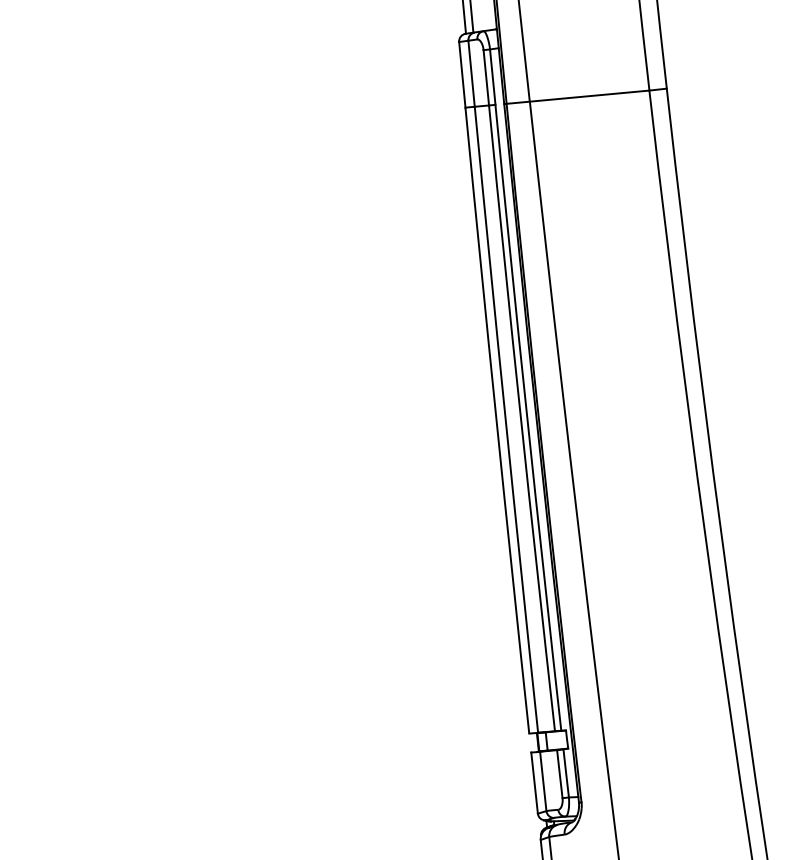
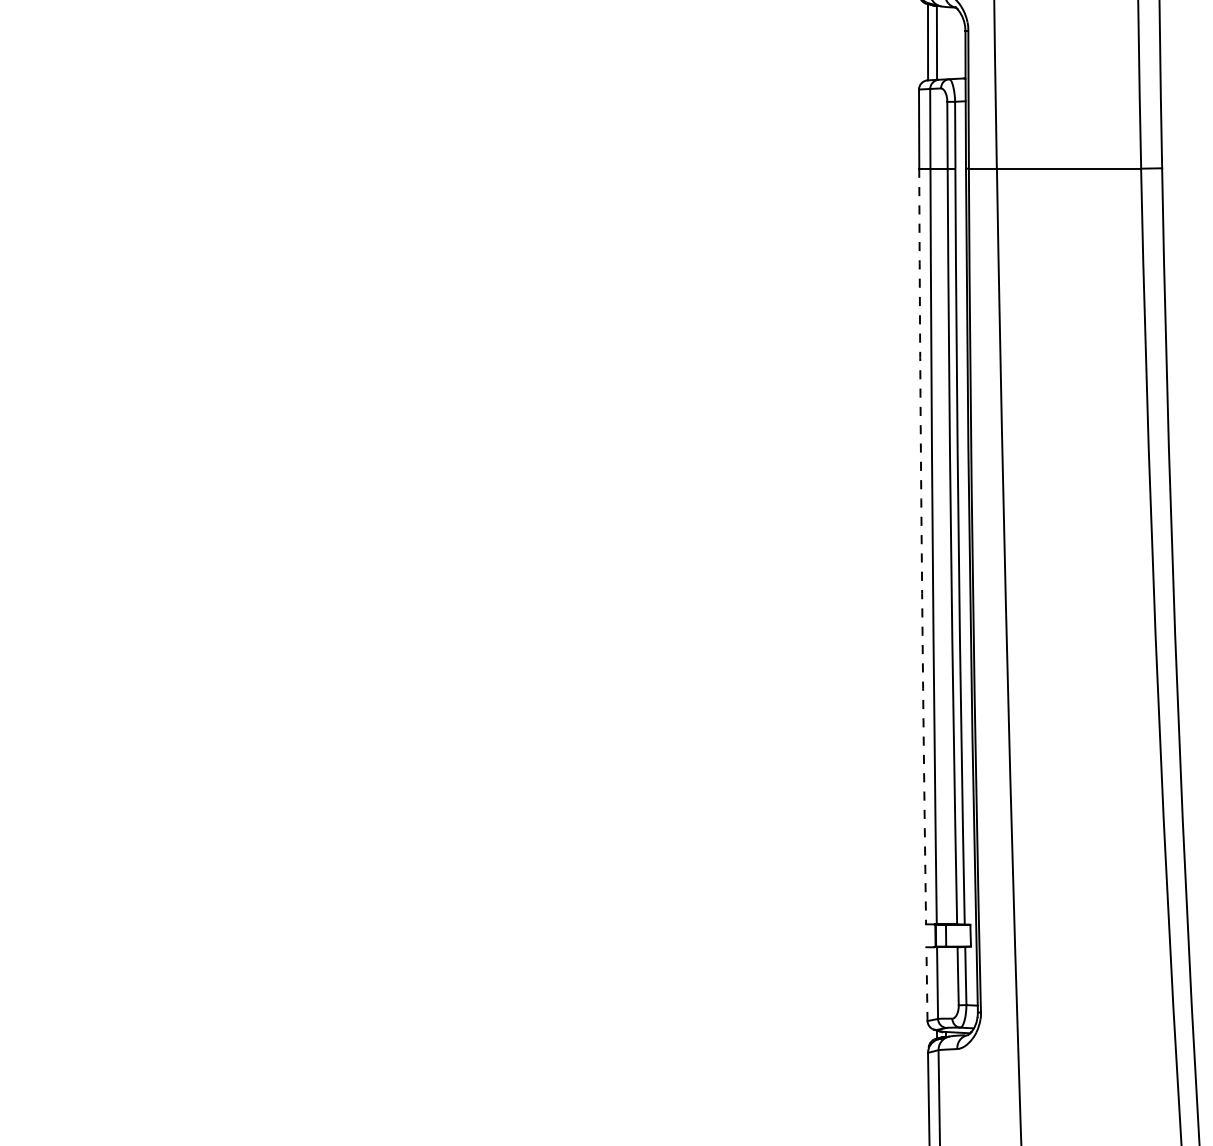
arc: (496, 420) -> (921, 546), solid -> dashed
line: (534, 783) -> (926, 984), solid -> dashed

